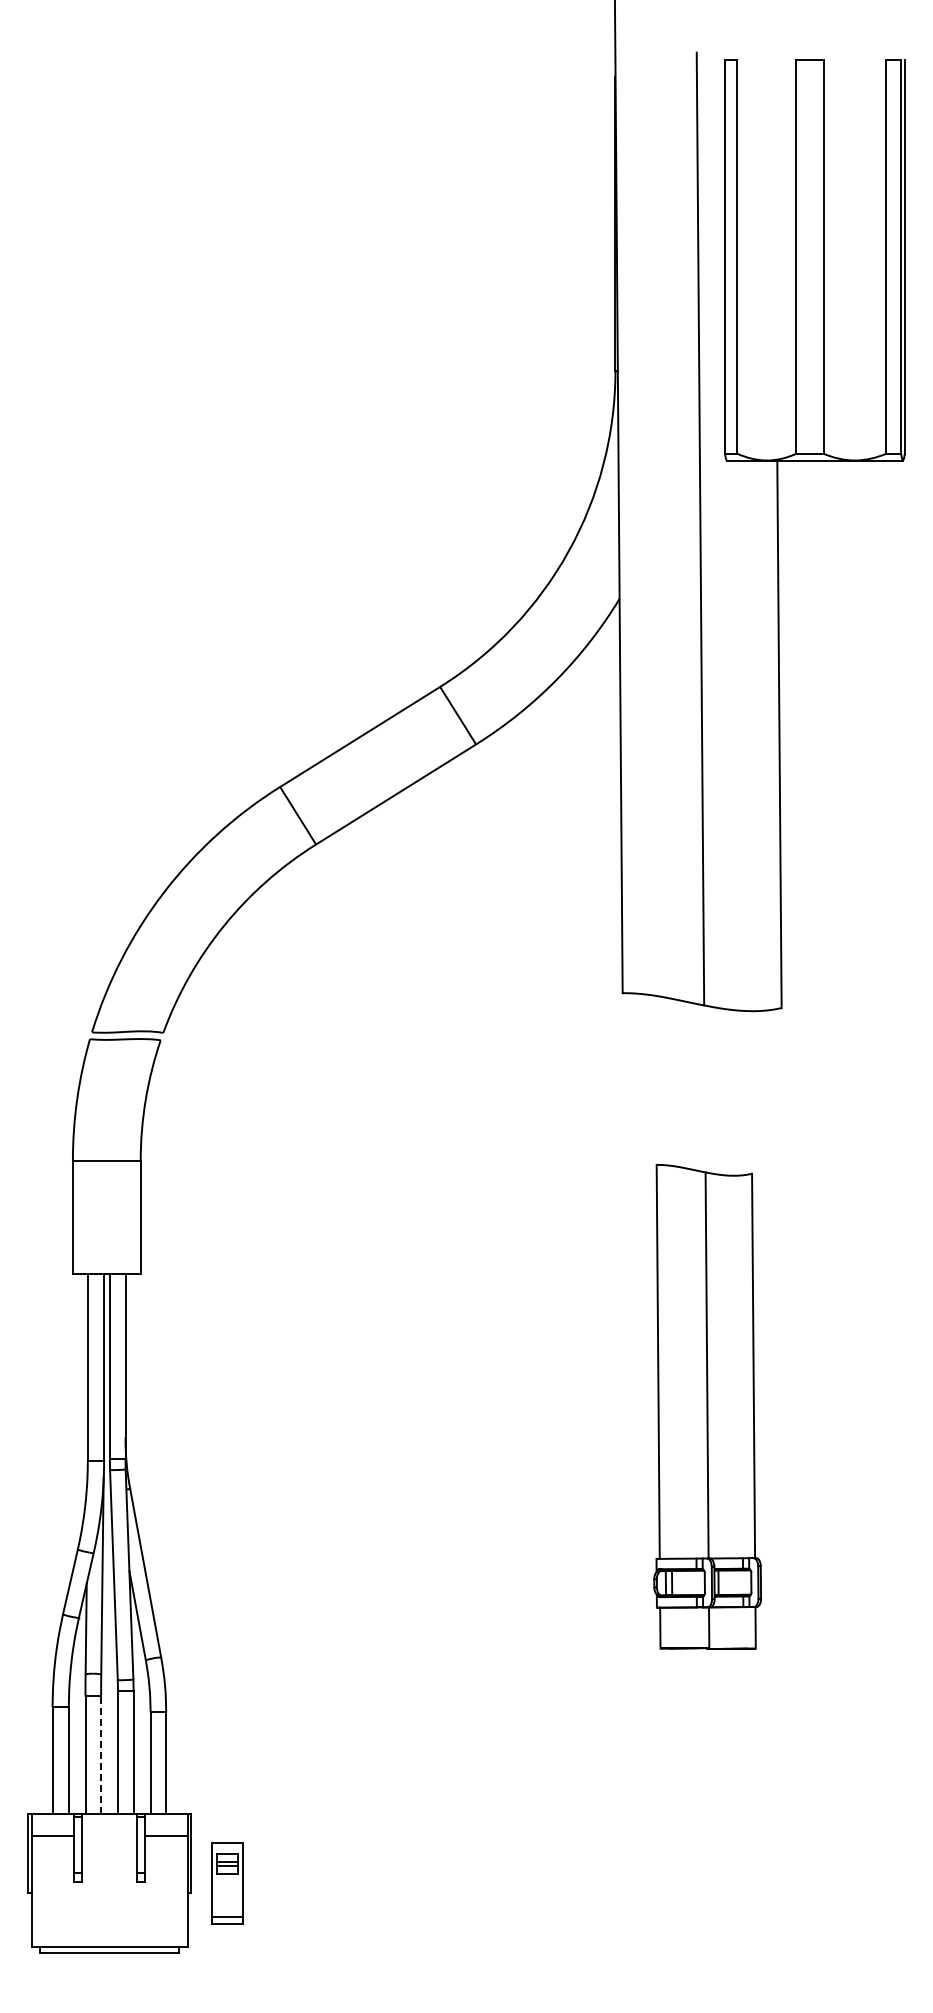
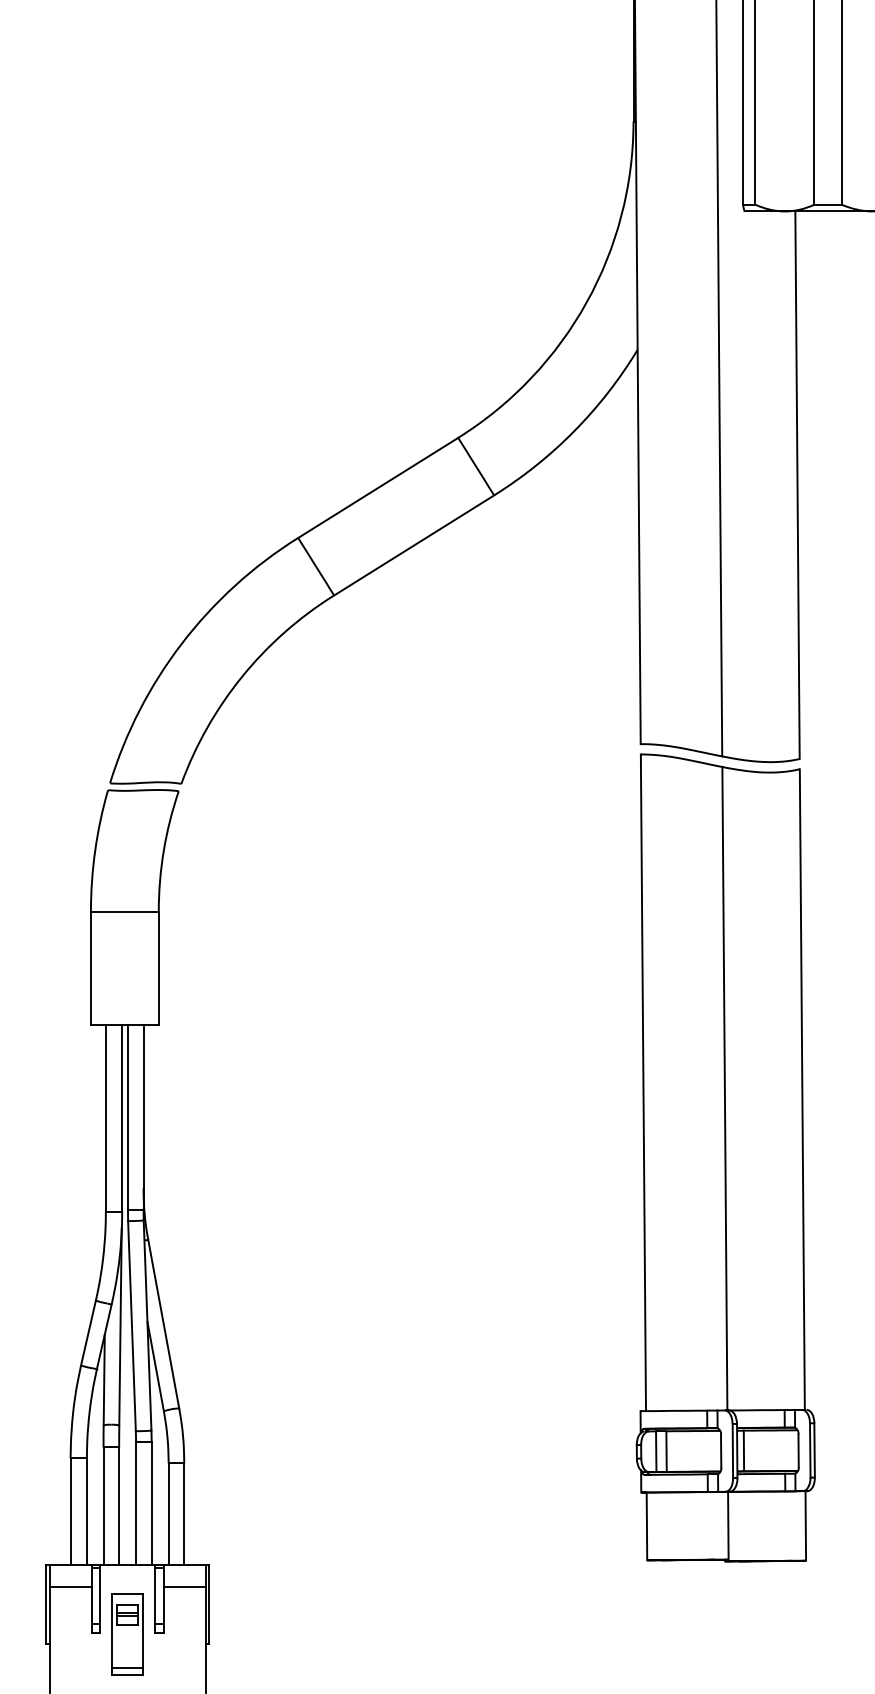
part: (707, 1406) -> (725, 1157), size x1.67
line: (101, 1755) -> (119, 1506), dashed -> solid
part: (227, 1883) -> (127, 1634), moved

